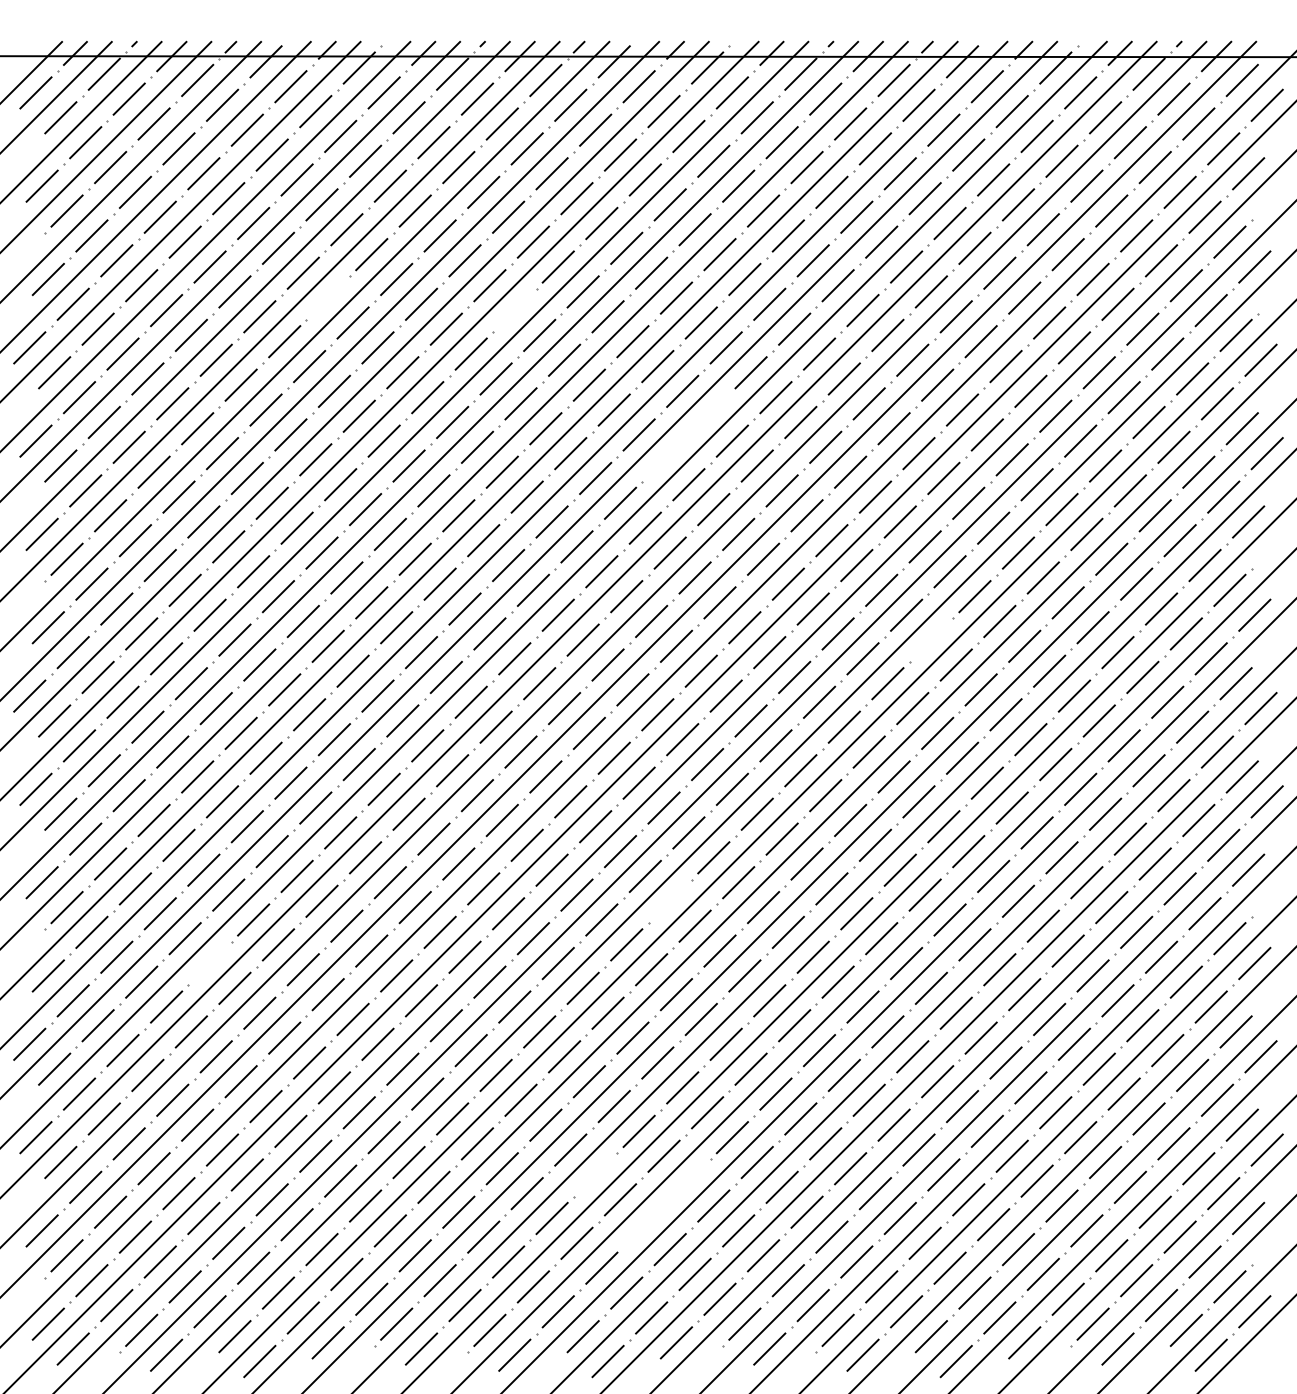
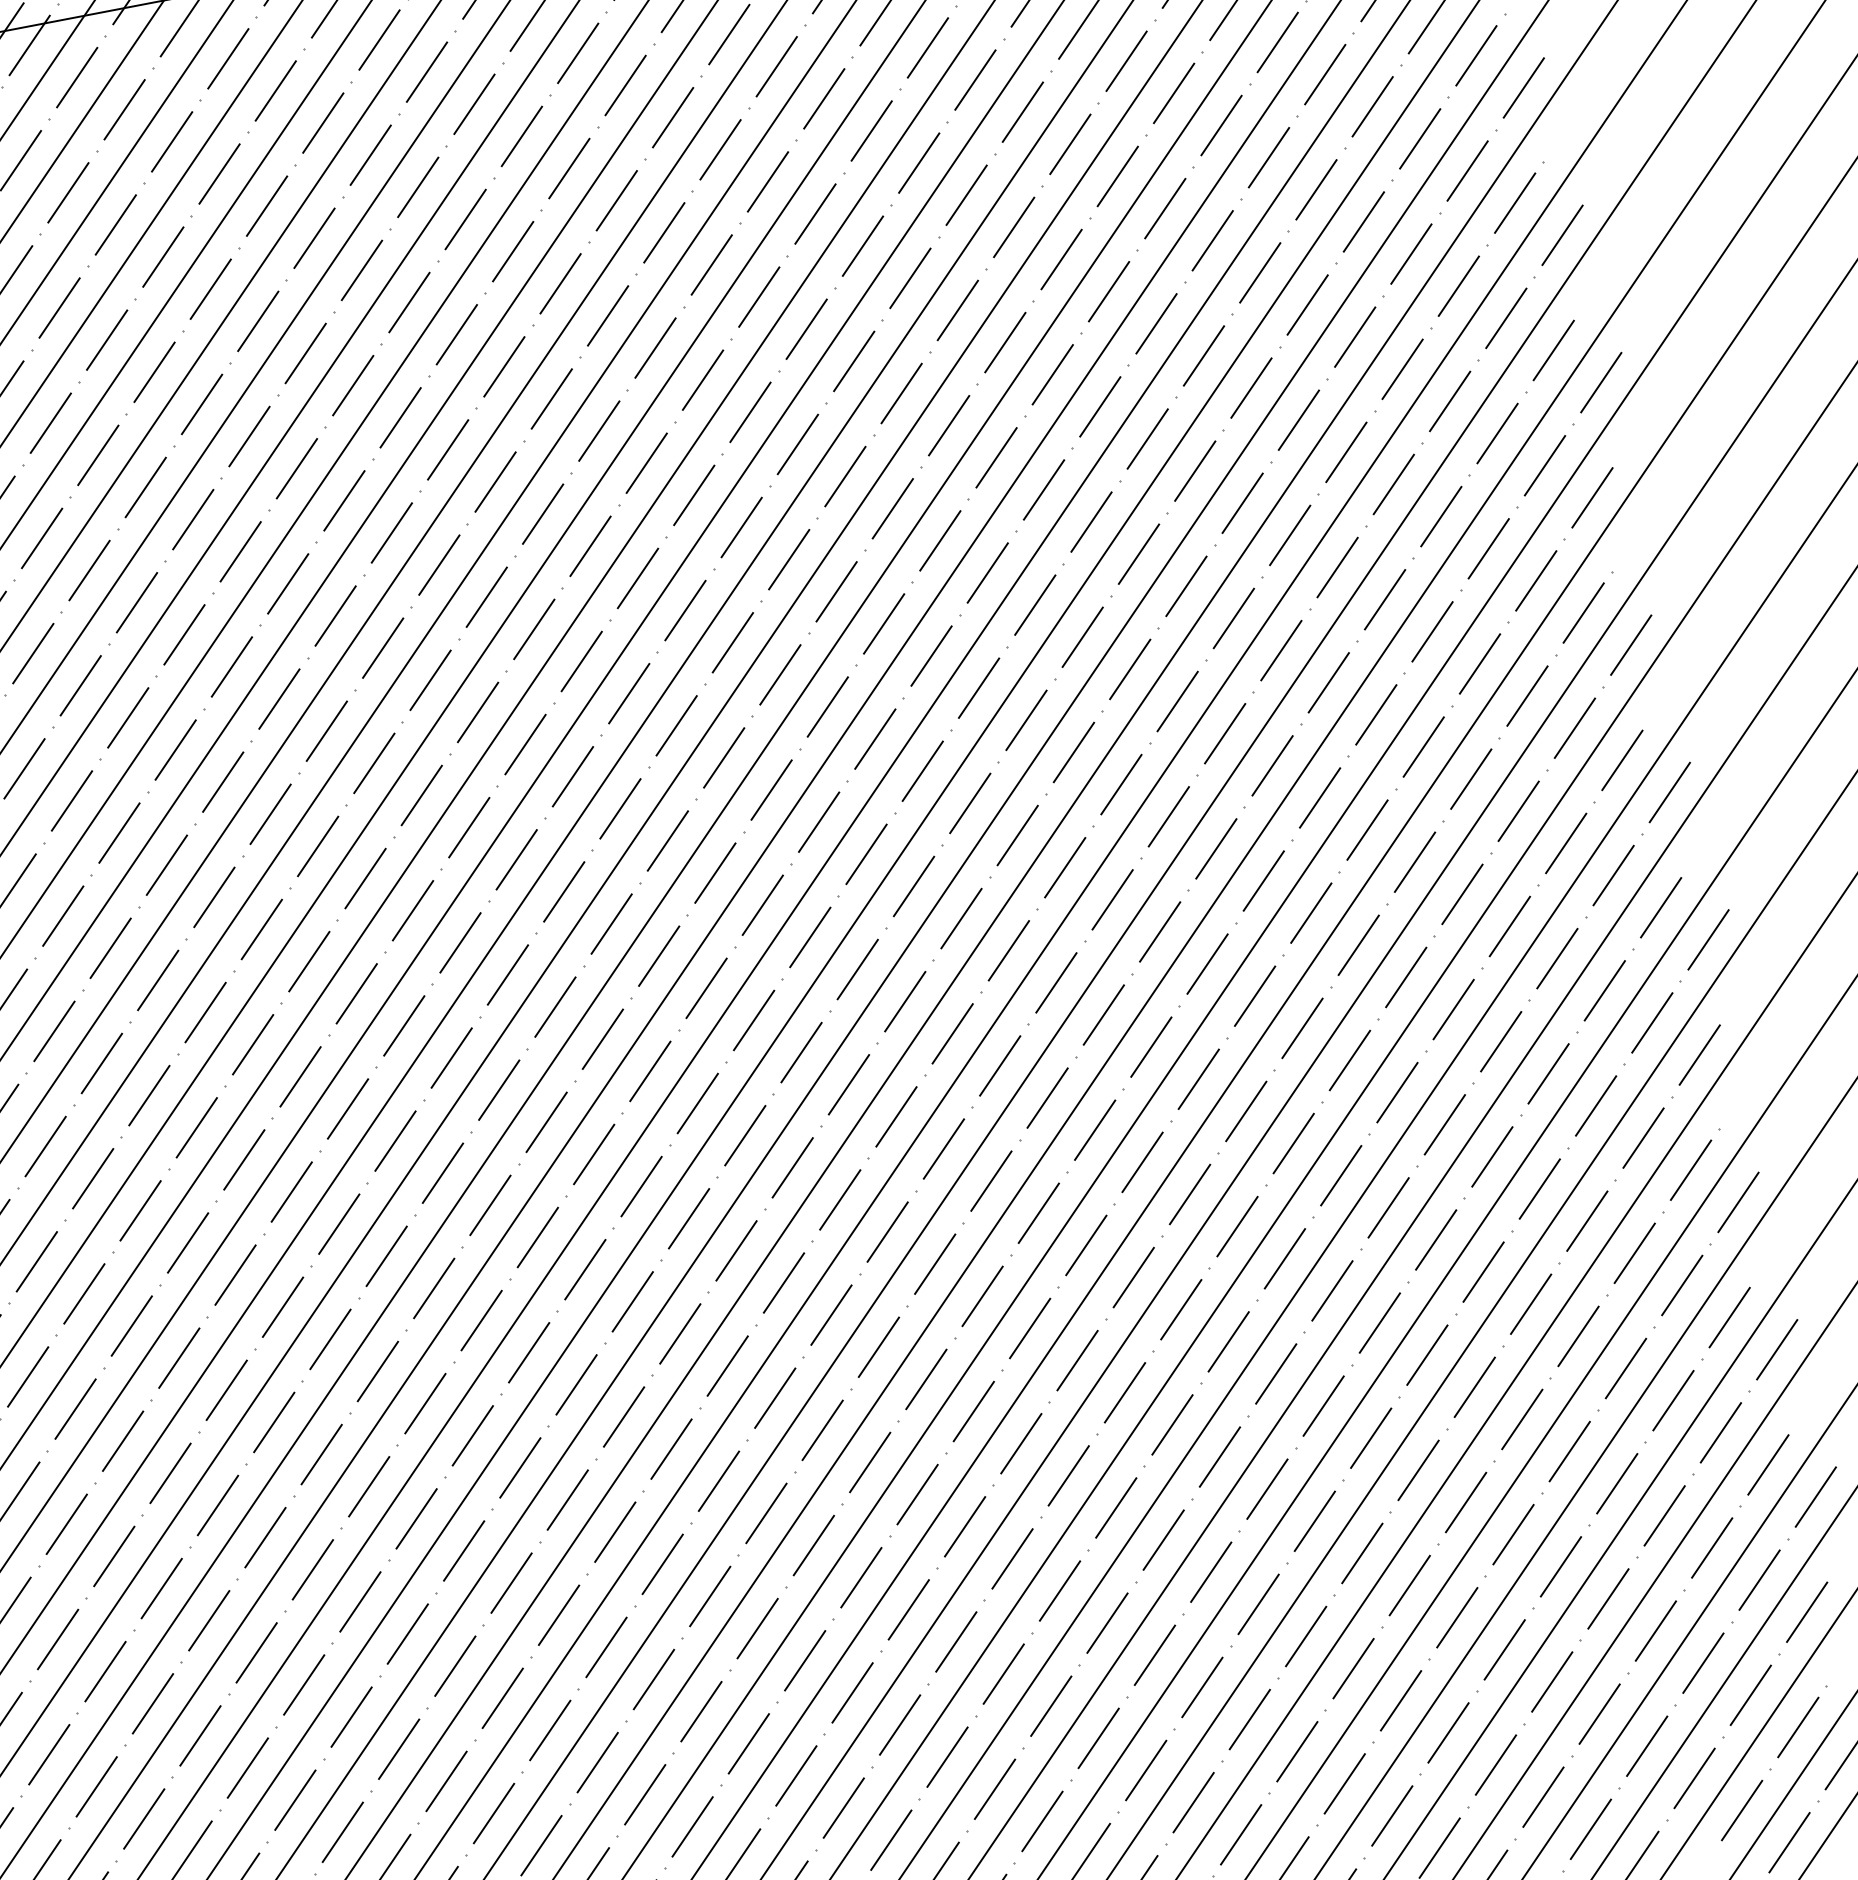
line: (327, 297) -> (49, 422), added
line: (514, 310) -> (352, 385), added
line: (686, 437) -> (667, 535), added
line: (930, 639) -> (1119, 783), added
line: (669, 900) -> (782, 1281), added
line: (209, 963) -> (65, 1524), added
line: (595, 1174) -> (748, 1743), added
part: (664, 1205) -> (868, 1771), added

